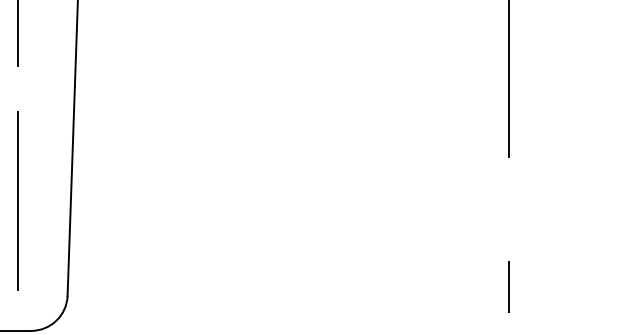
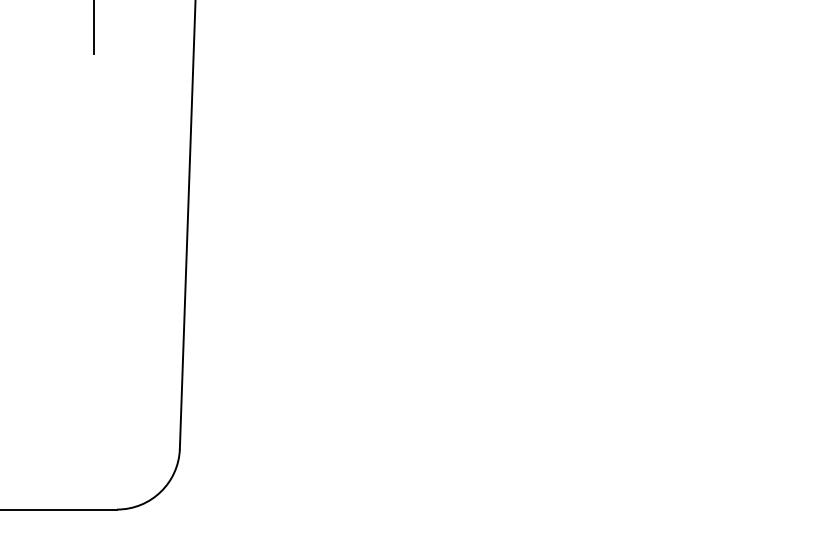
line: (17, 200) -> (93, 284), removed

